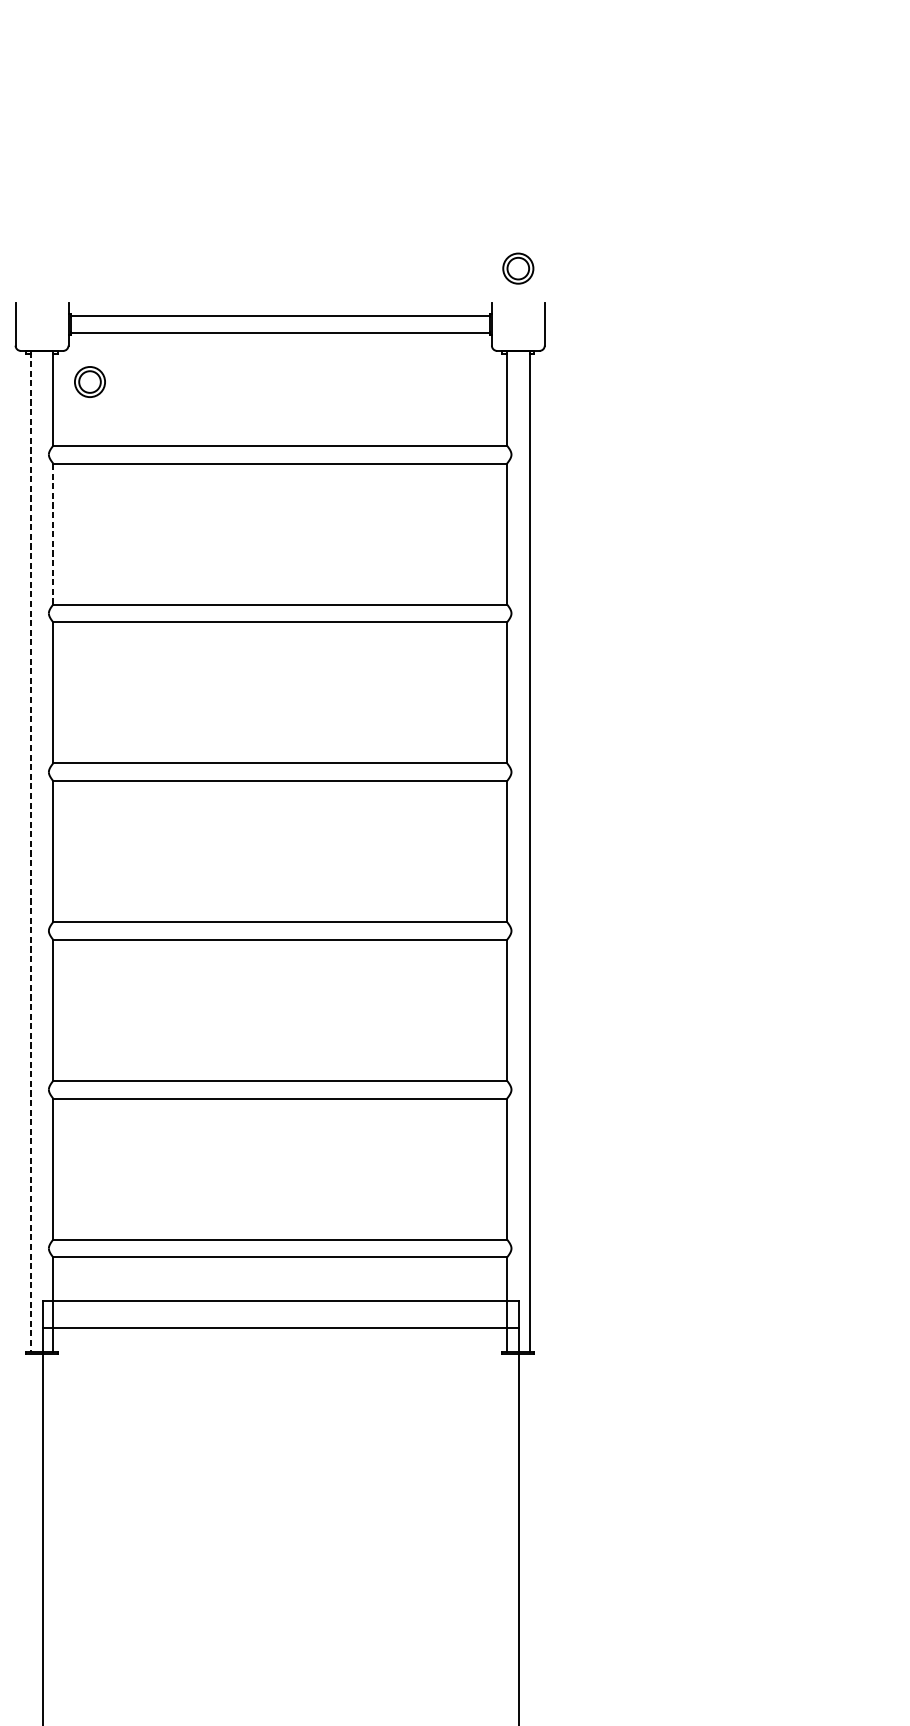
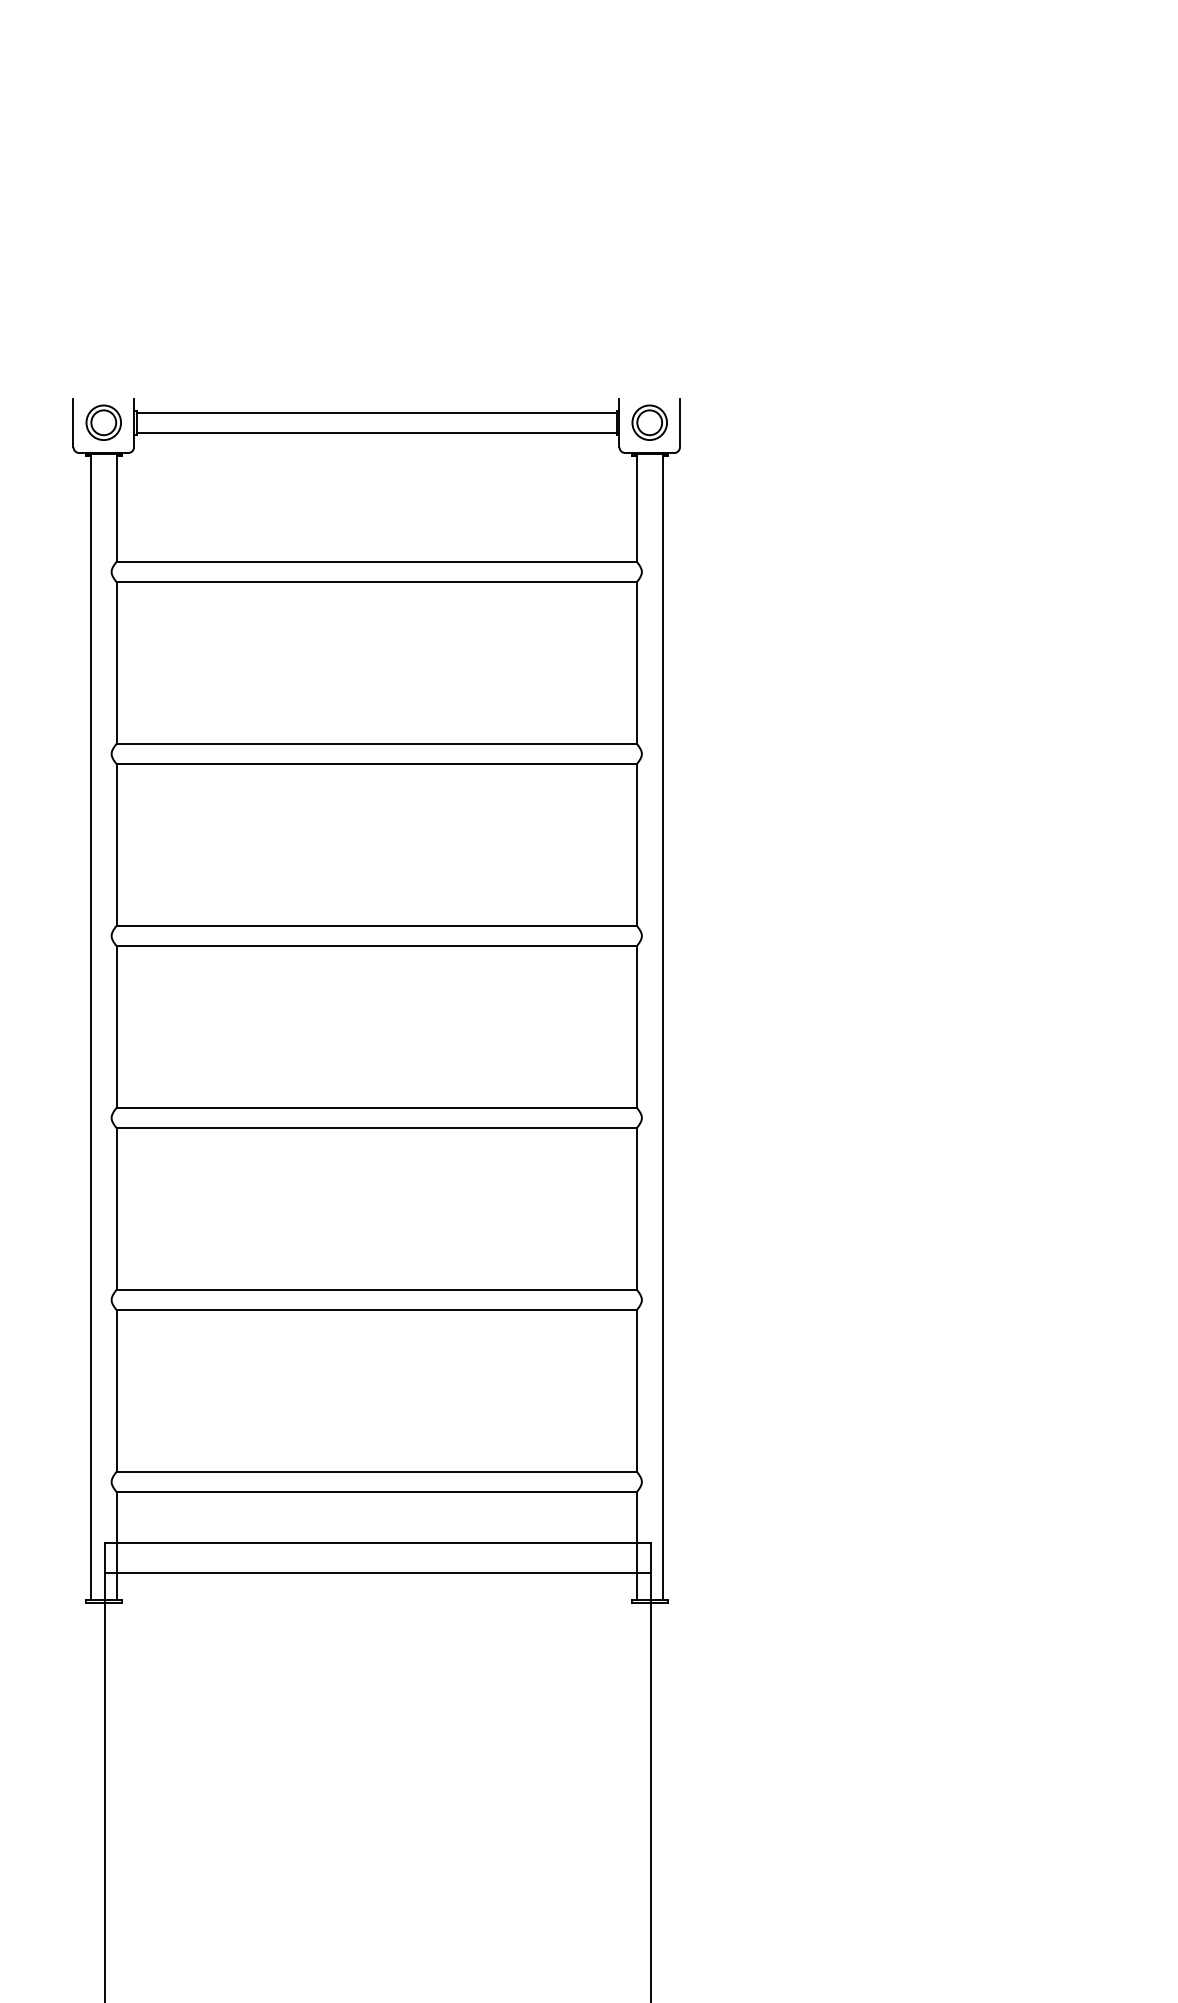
part: (518, 268) -> (649, 422), moved
part: (89, 381) -> (103, 422), moved
line: (53, 534) -> (116, 663), dashed -> solid
line: (30, 852) -> (90, 1027), dashed -> solid

